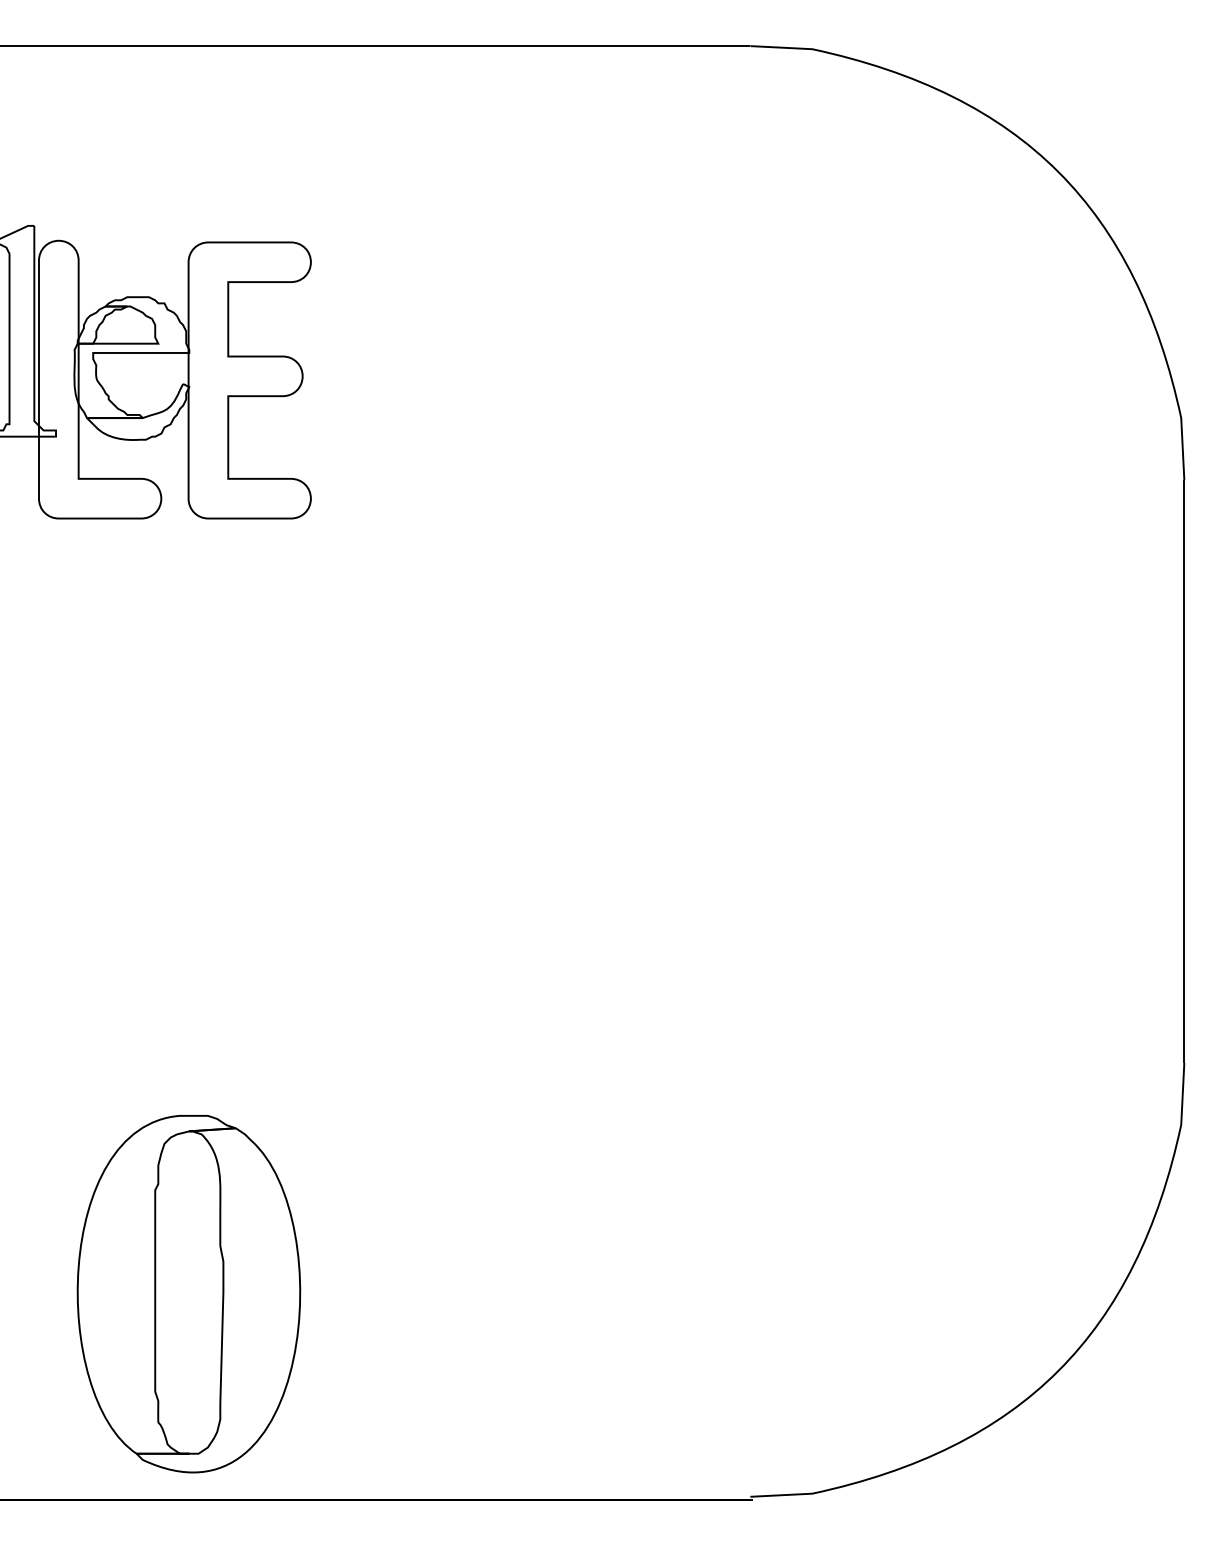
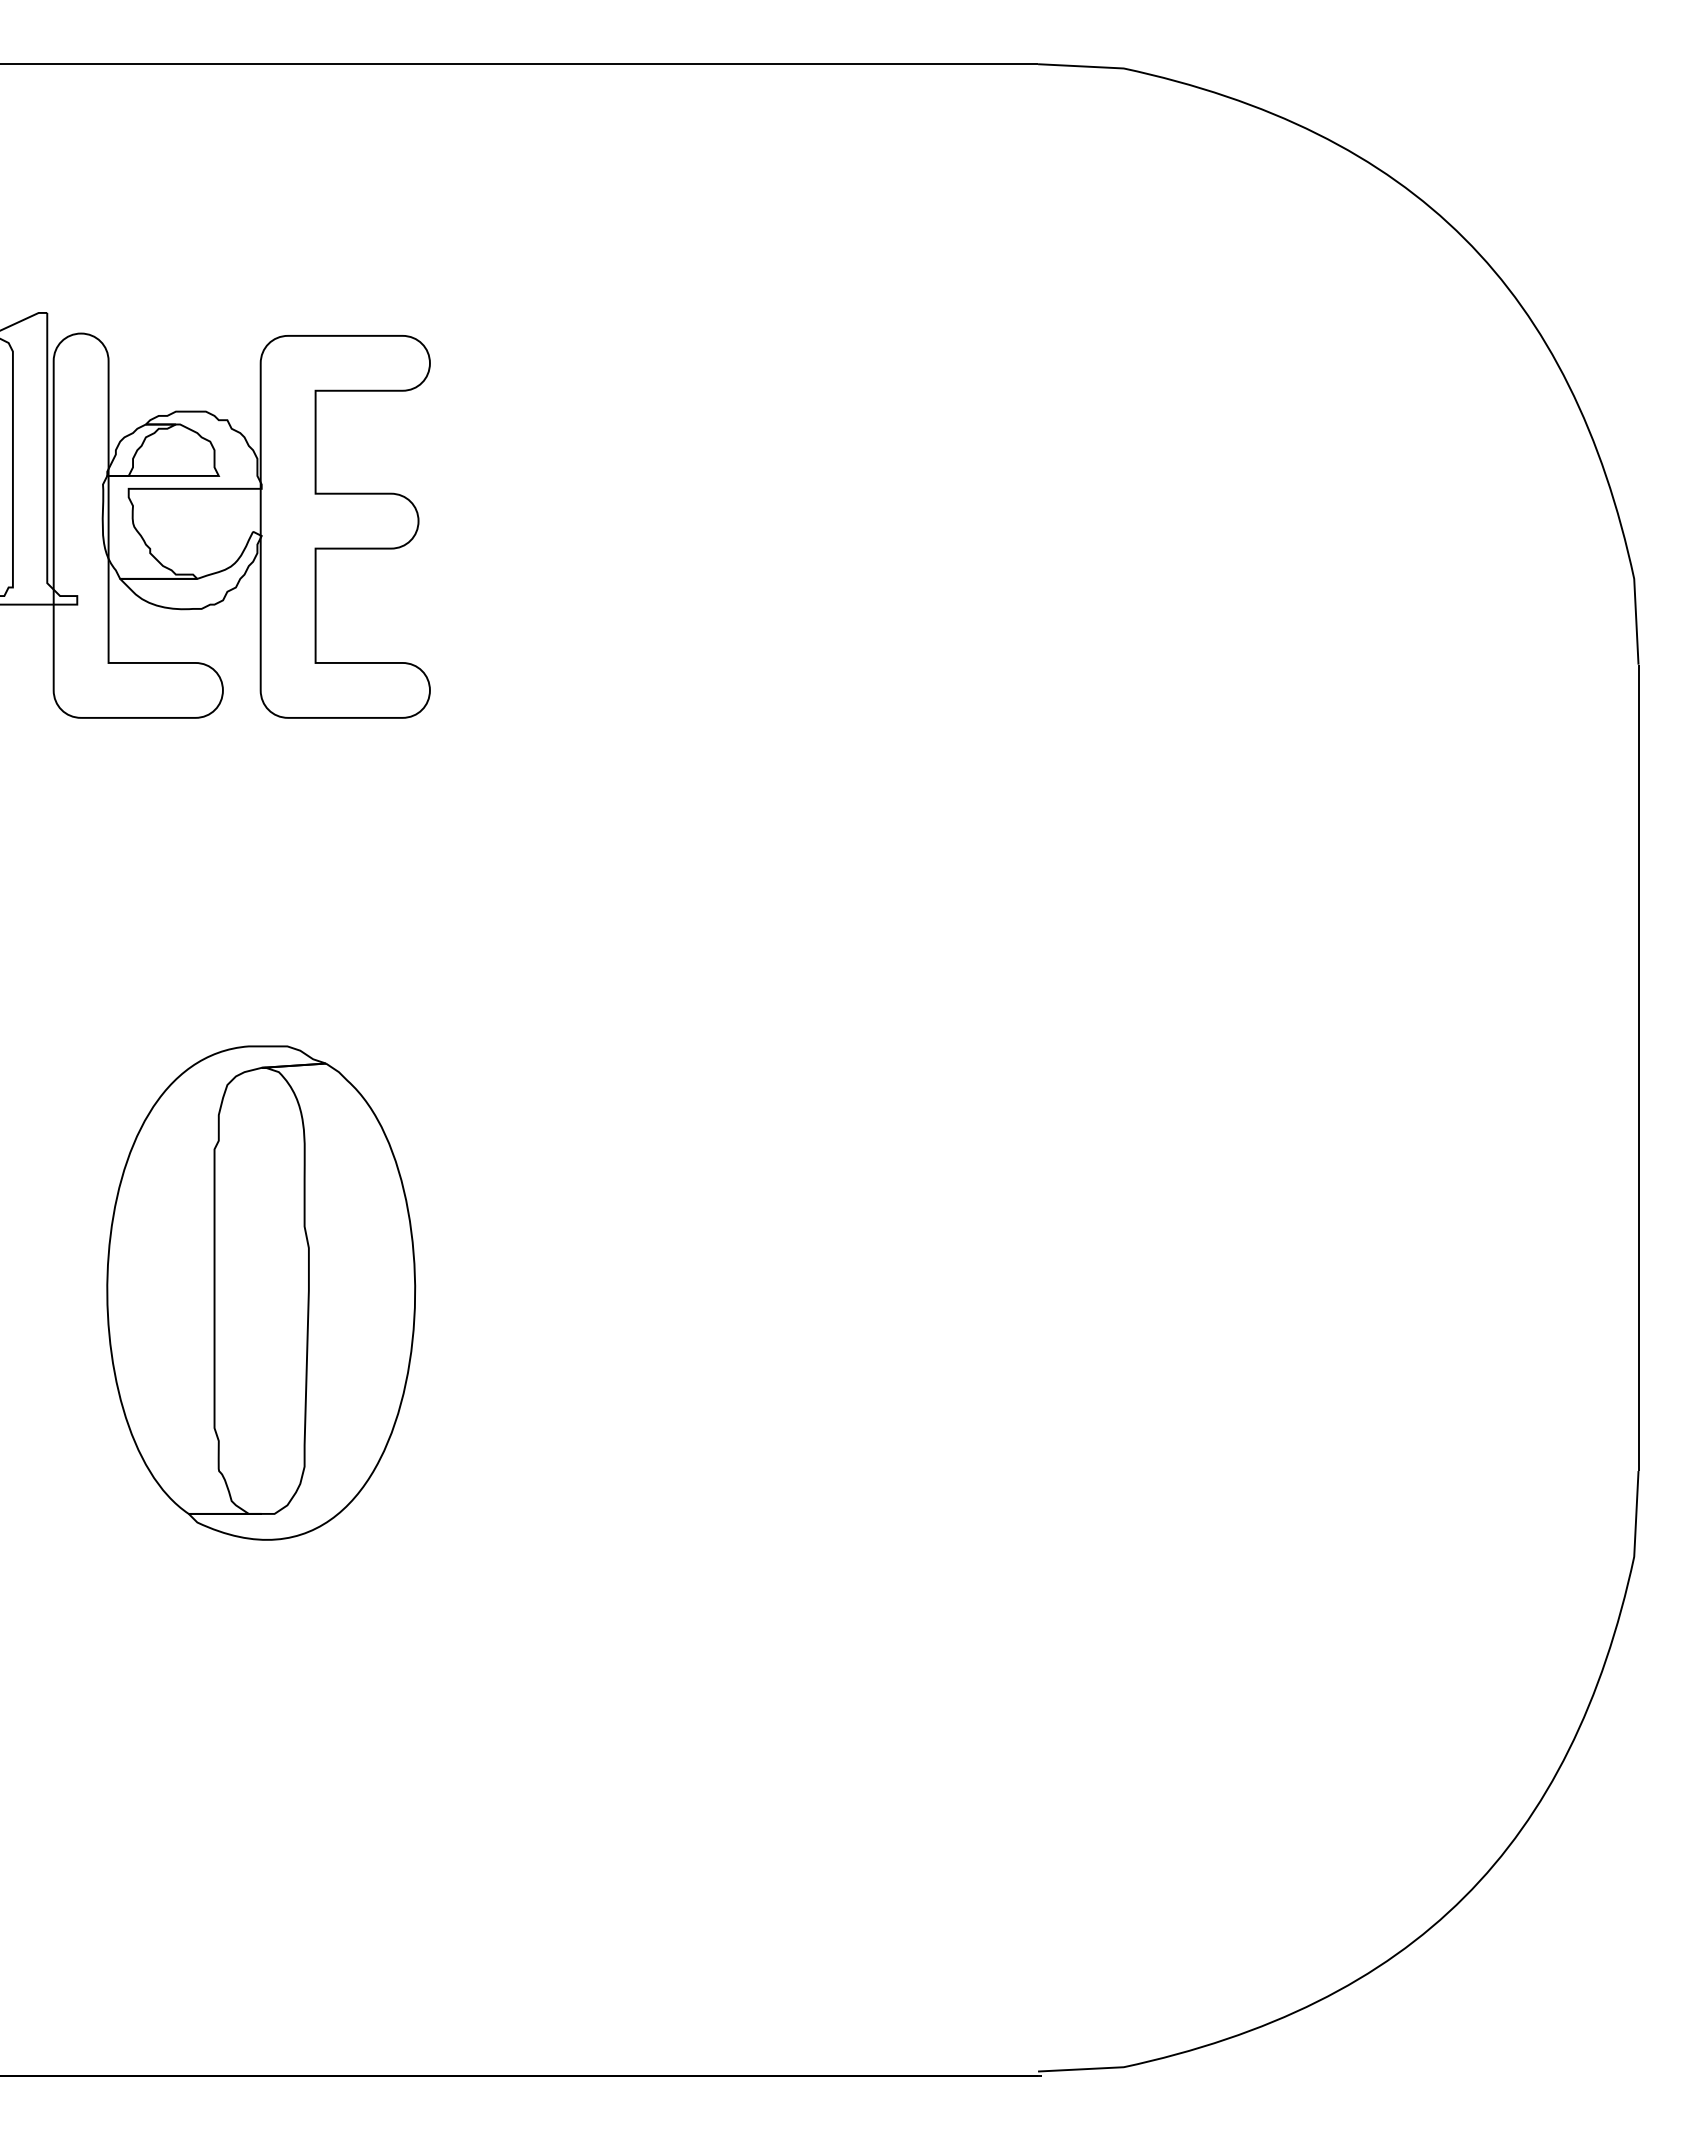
part: (189, 1293) -> (261, 1292), moved

